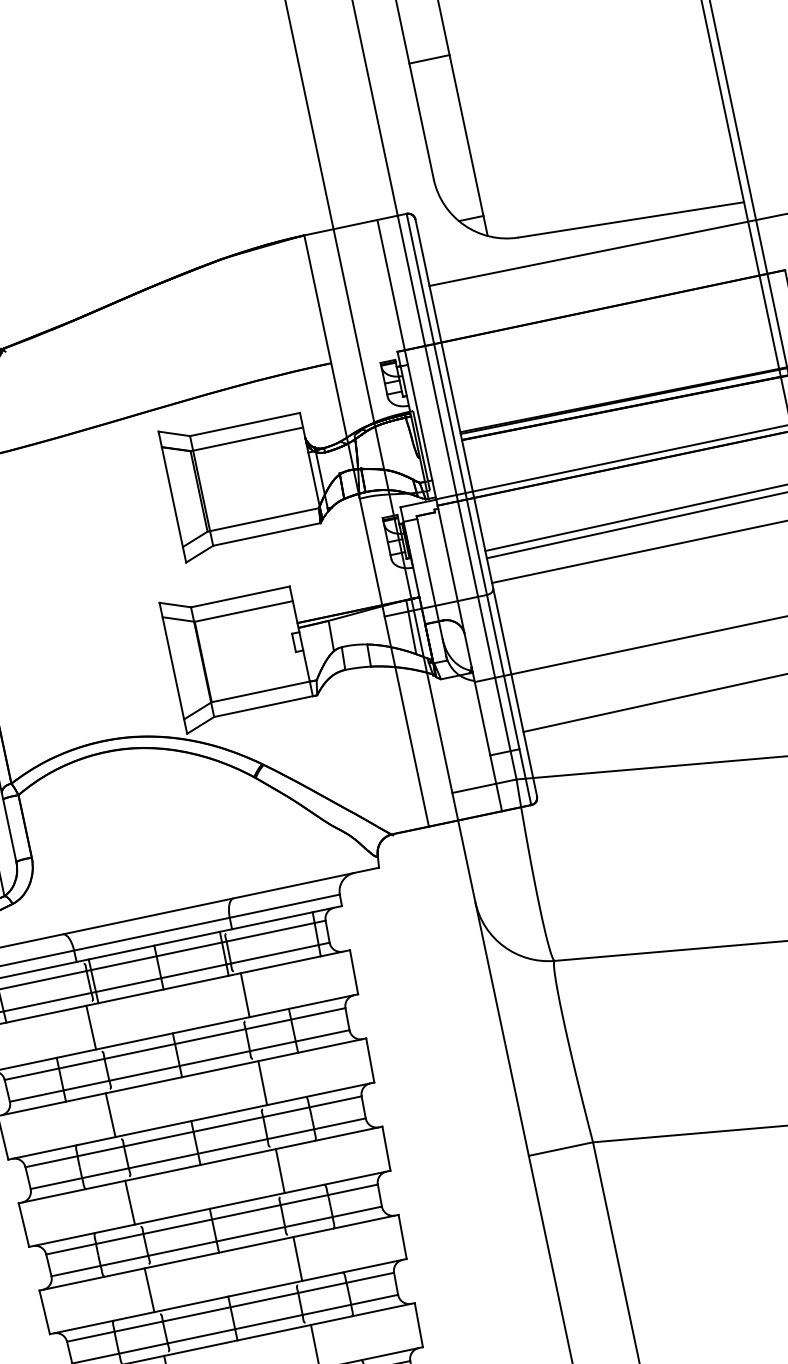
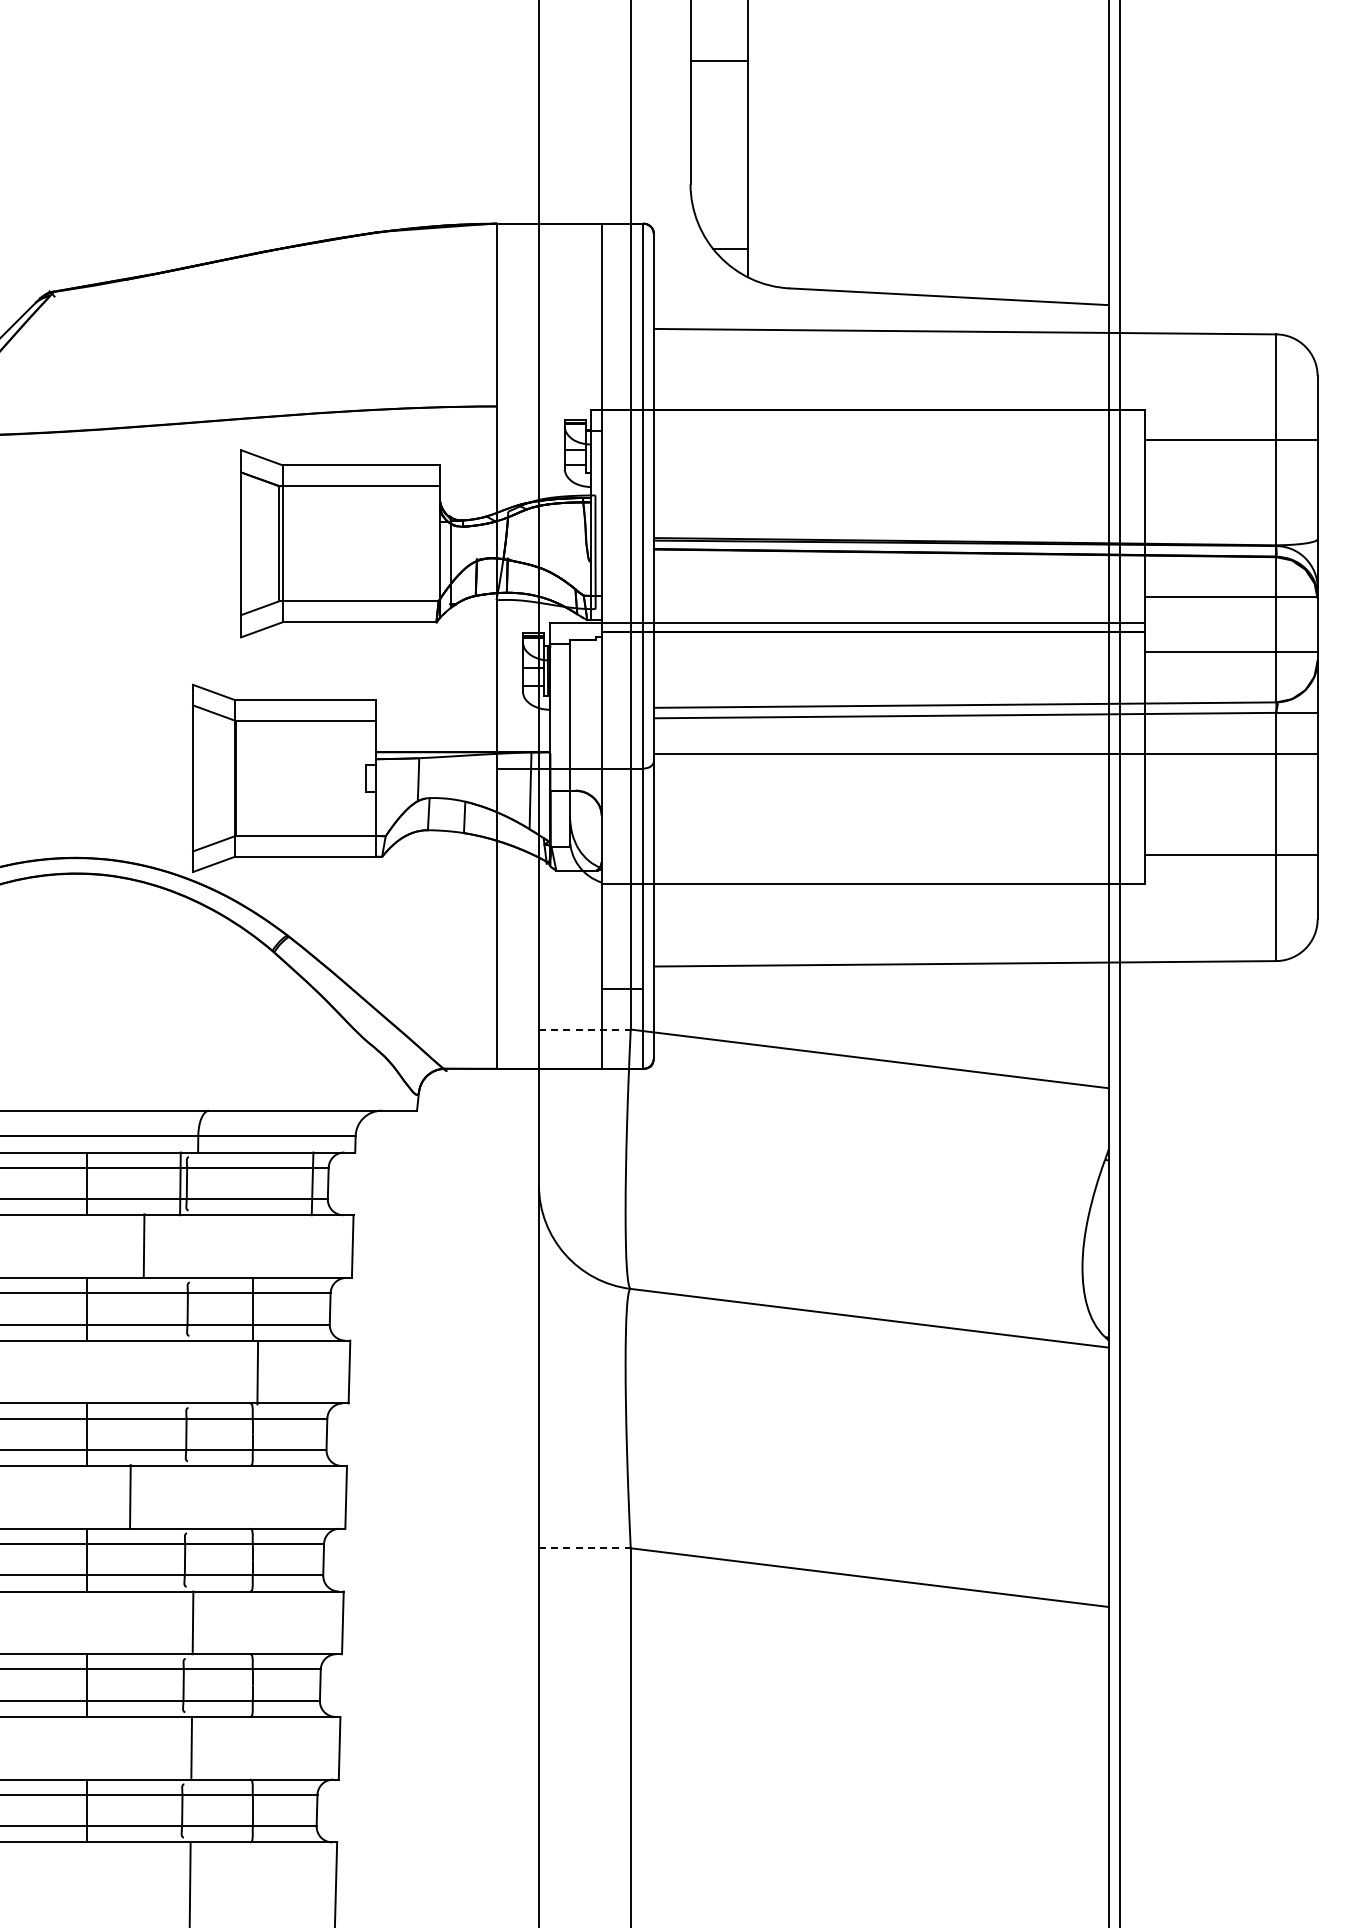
line: (429, 59) -> (719, 60), moved
line: (484, 786) -> (584, 1029), solid -> dashed
line: (244, 995) -> (143, 1245), moved
line: (262, 1082) -> (257, 1372), moved
line: (560, 1149) -> (584, 1548), solid -> dashed
line: (280, 1171) -> (130, 1496), moved

